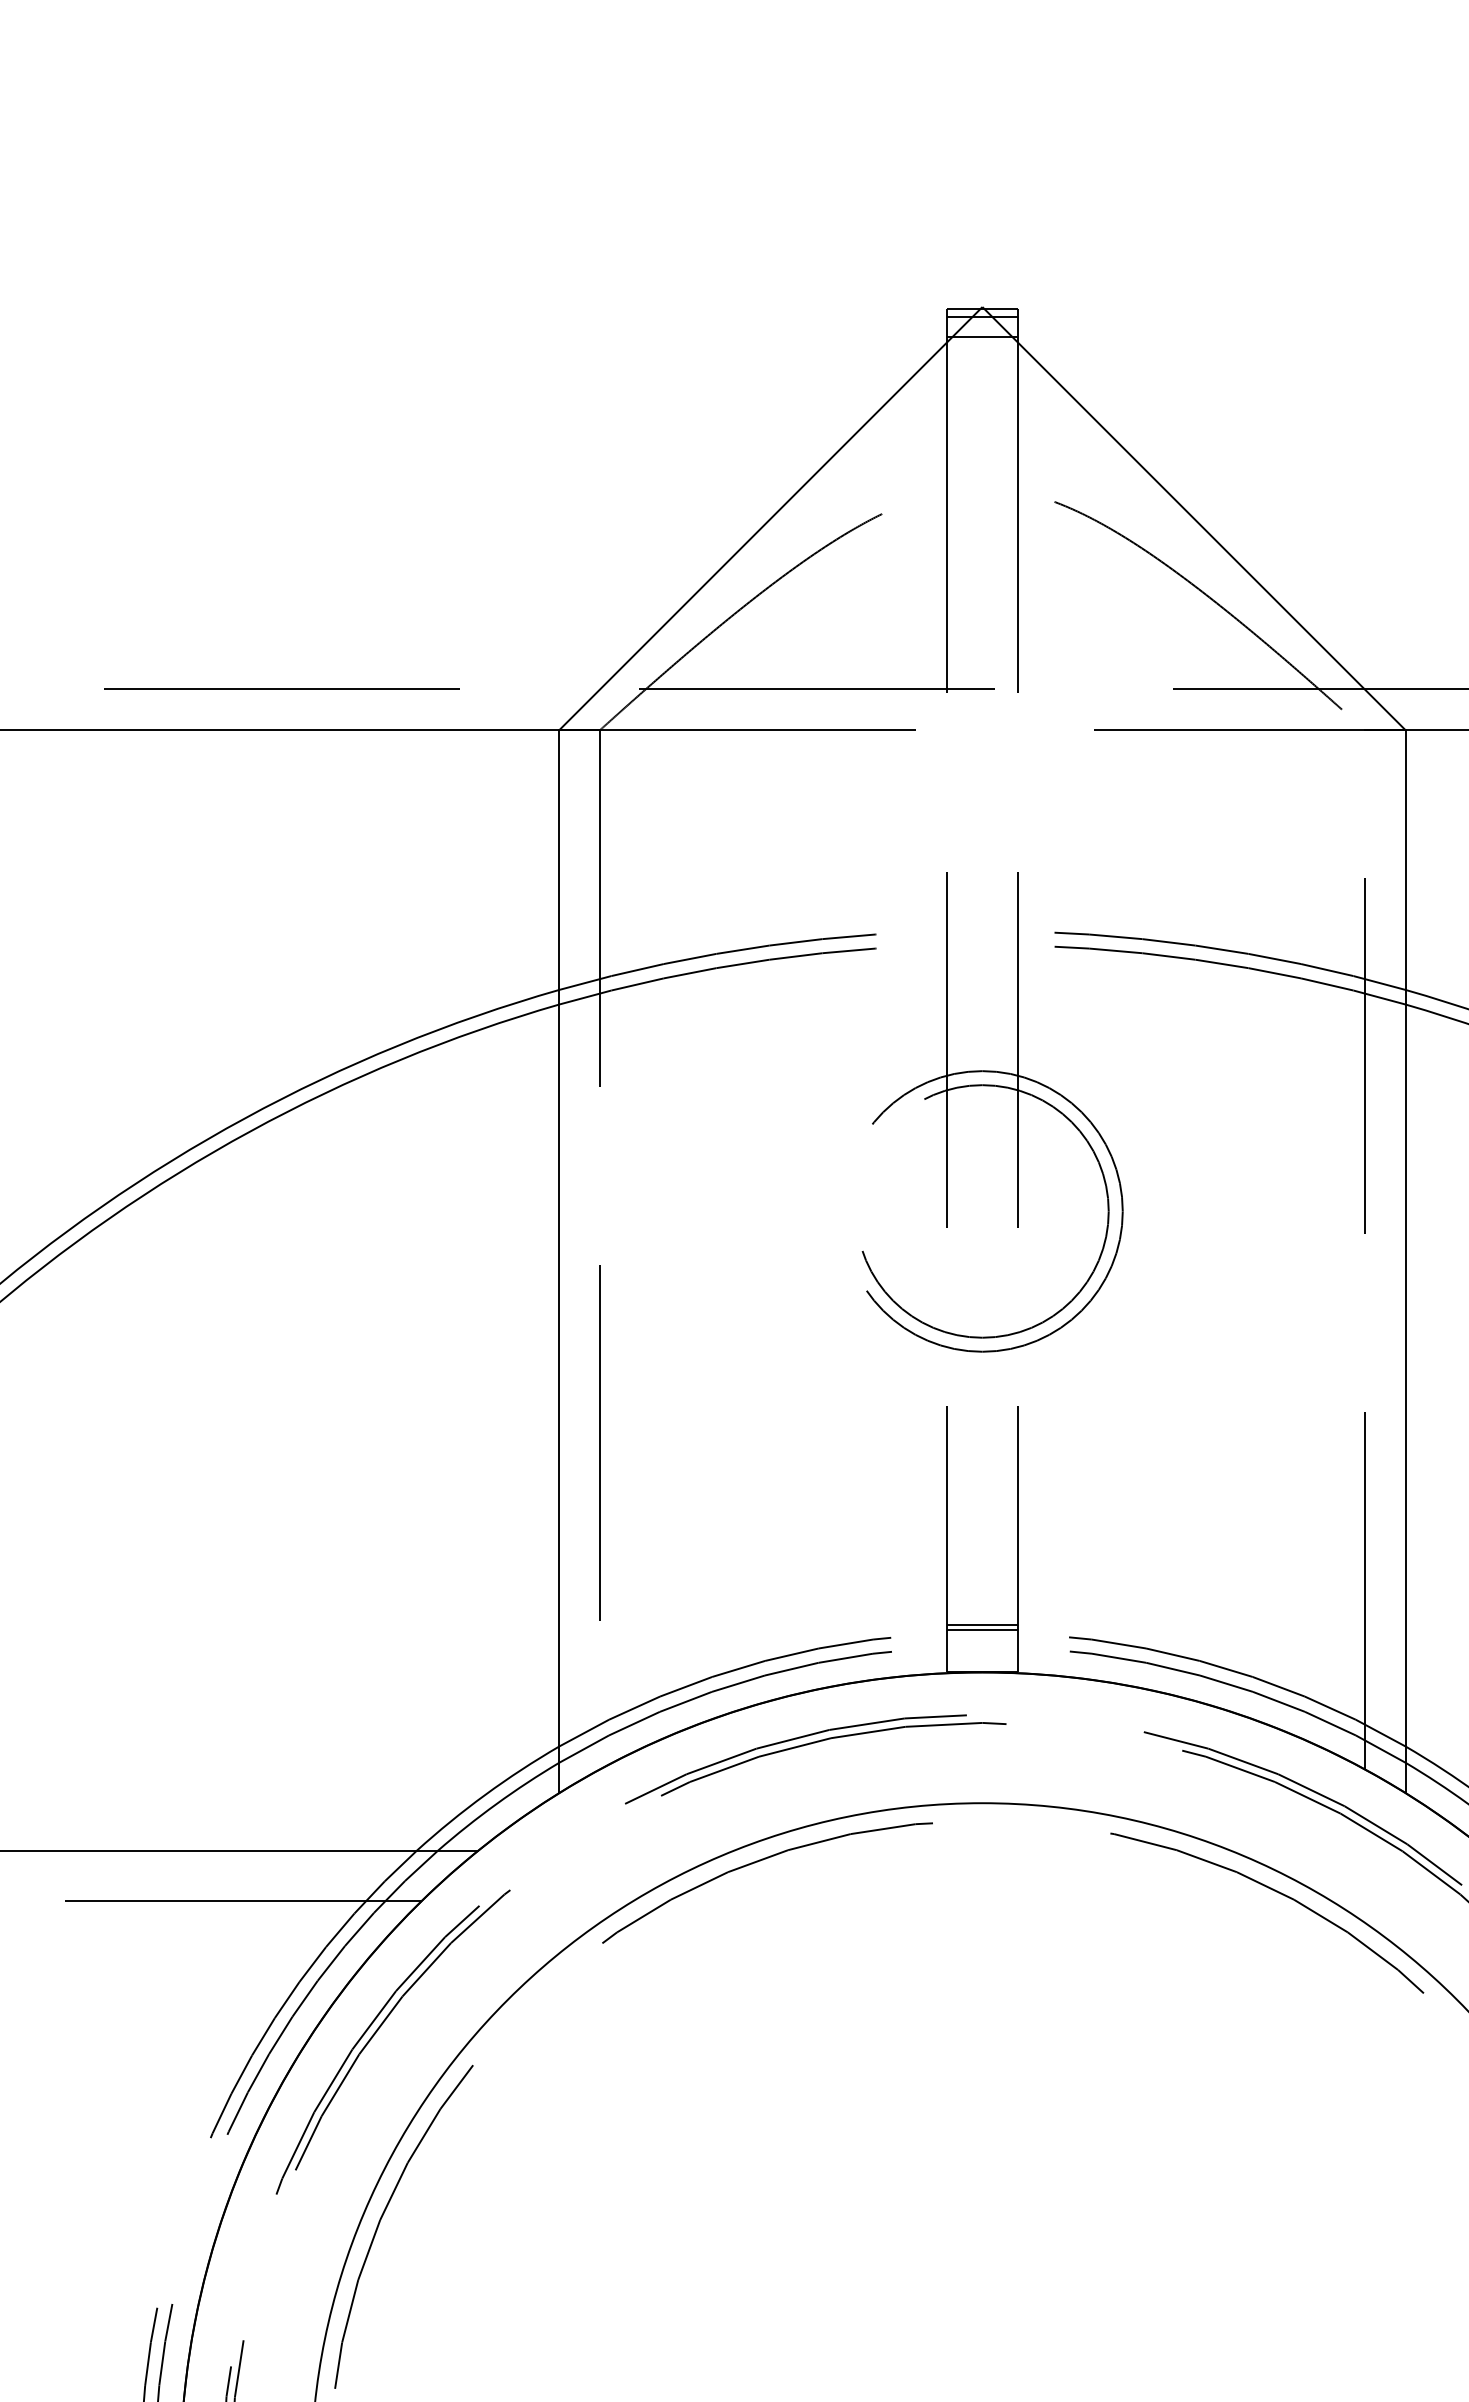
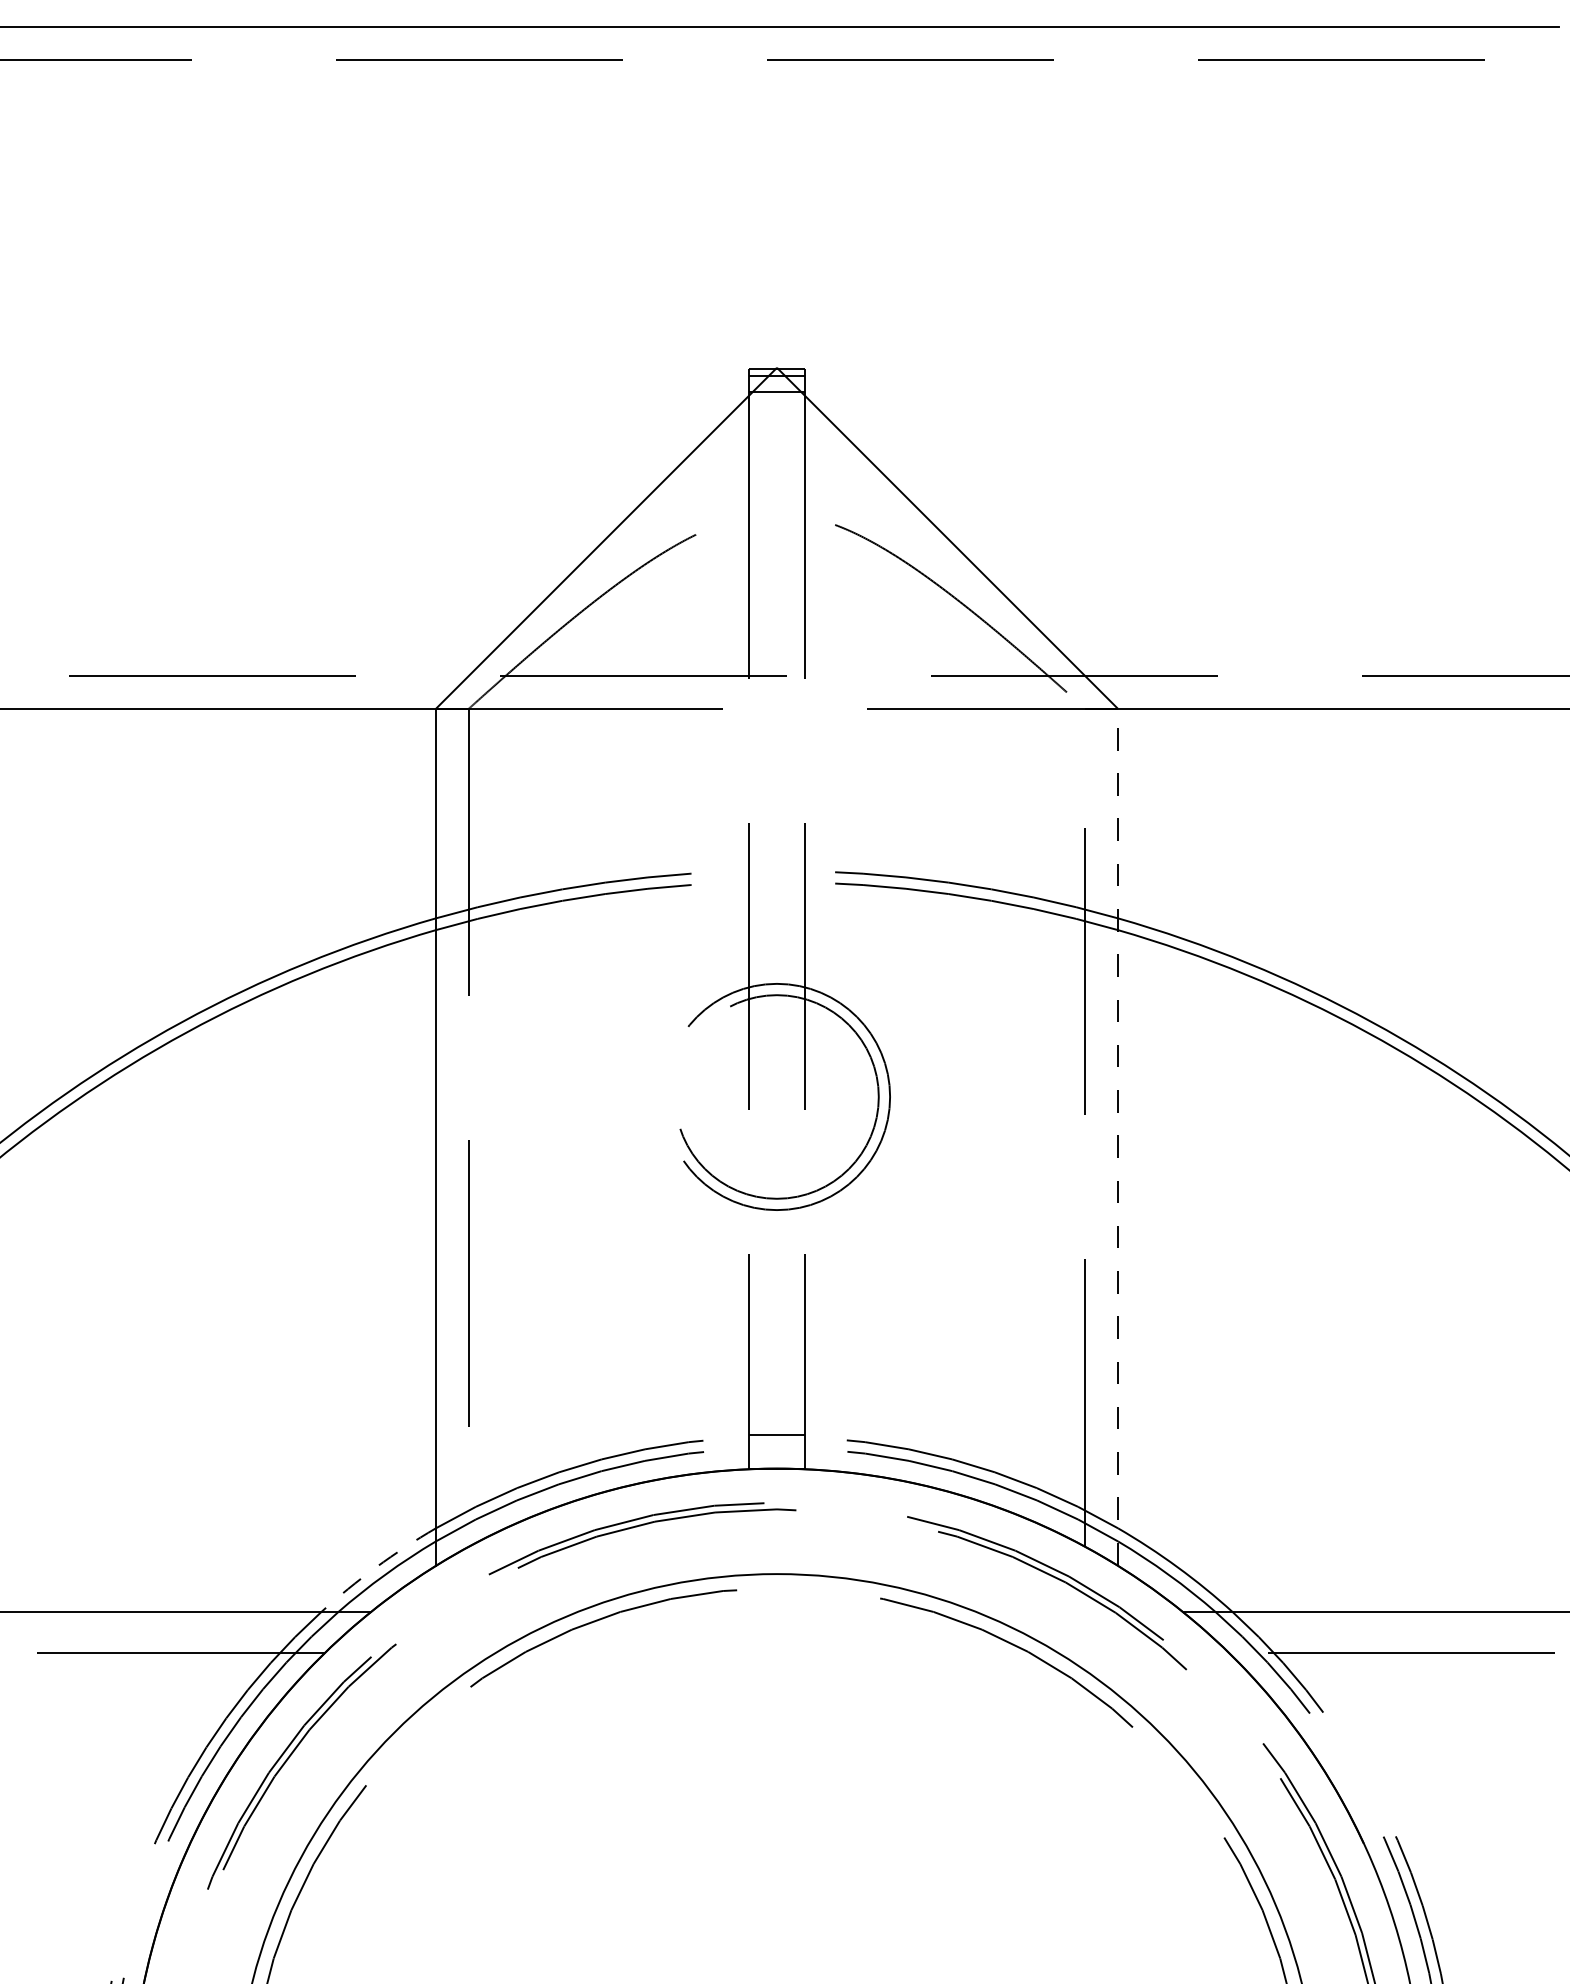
line: (1406, 1260) -> (1118, 1136), solid -> dashed
line: (981, 1625) -> (776, 1430), removed
arc: (485, 1795) -> (376, 1567), solid -> dashed

